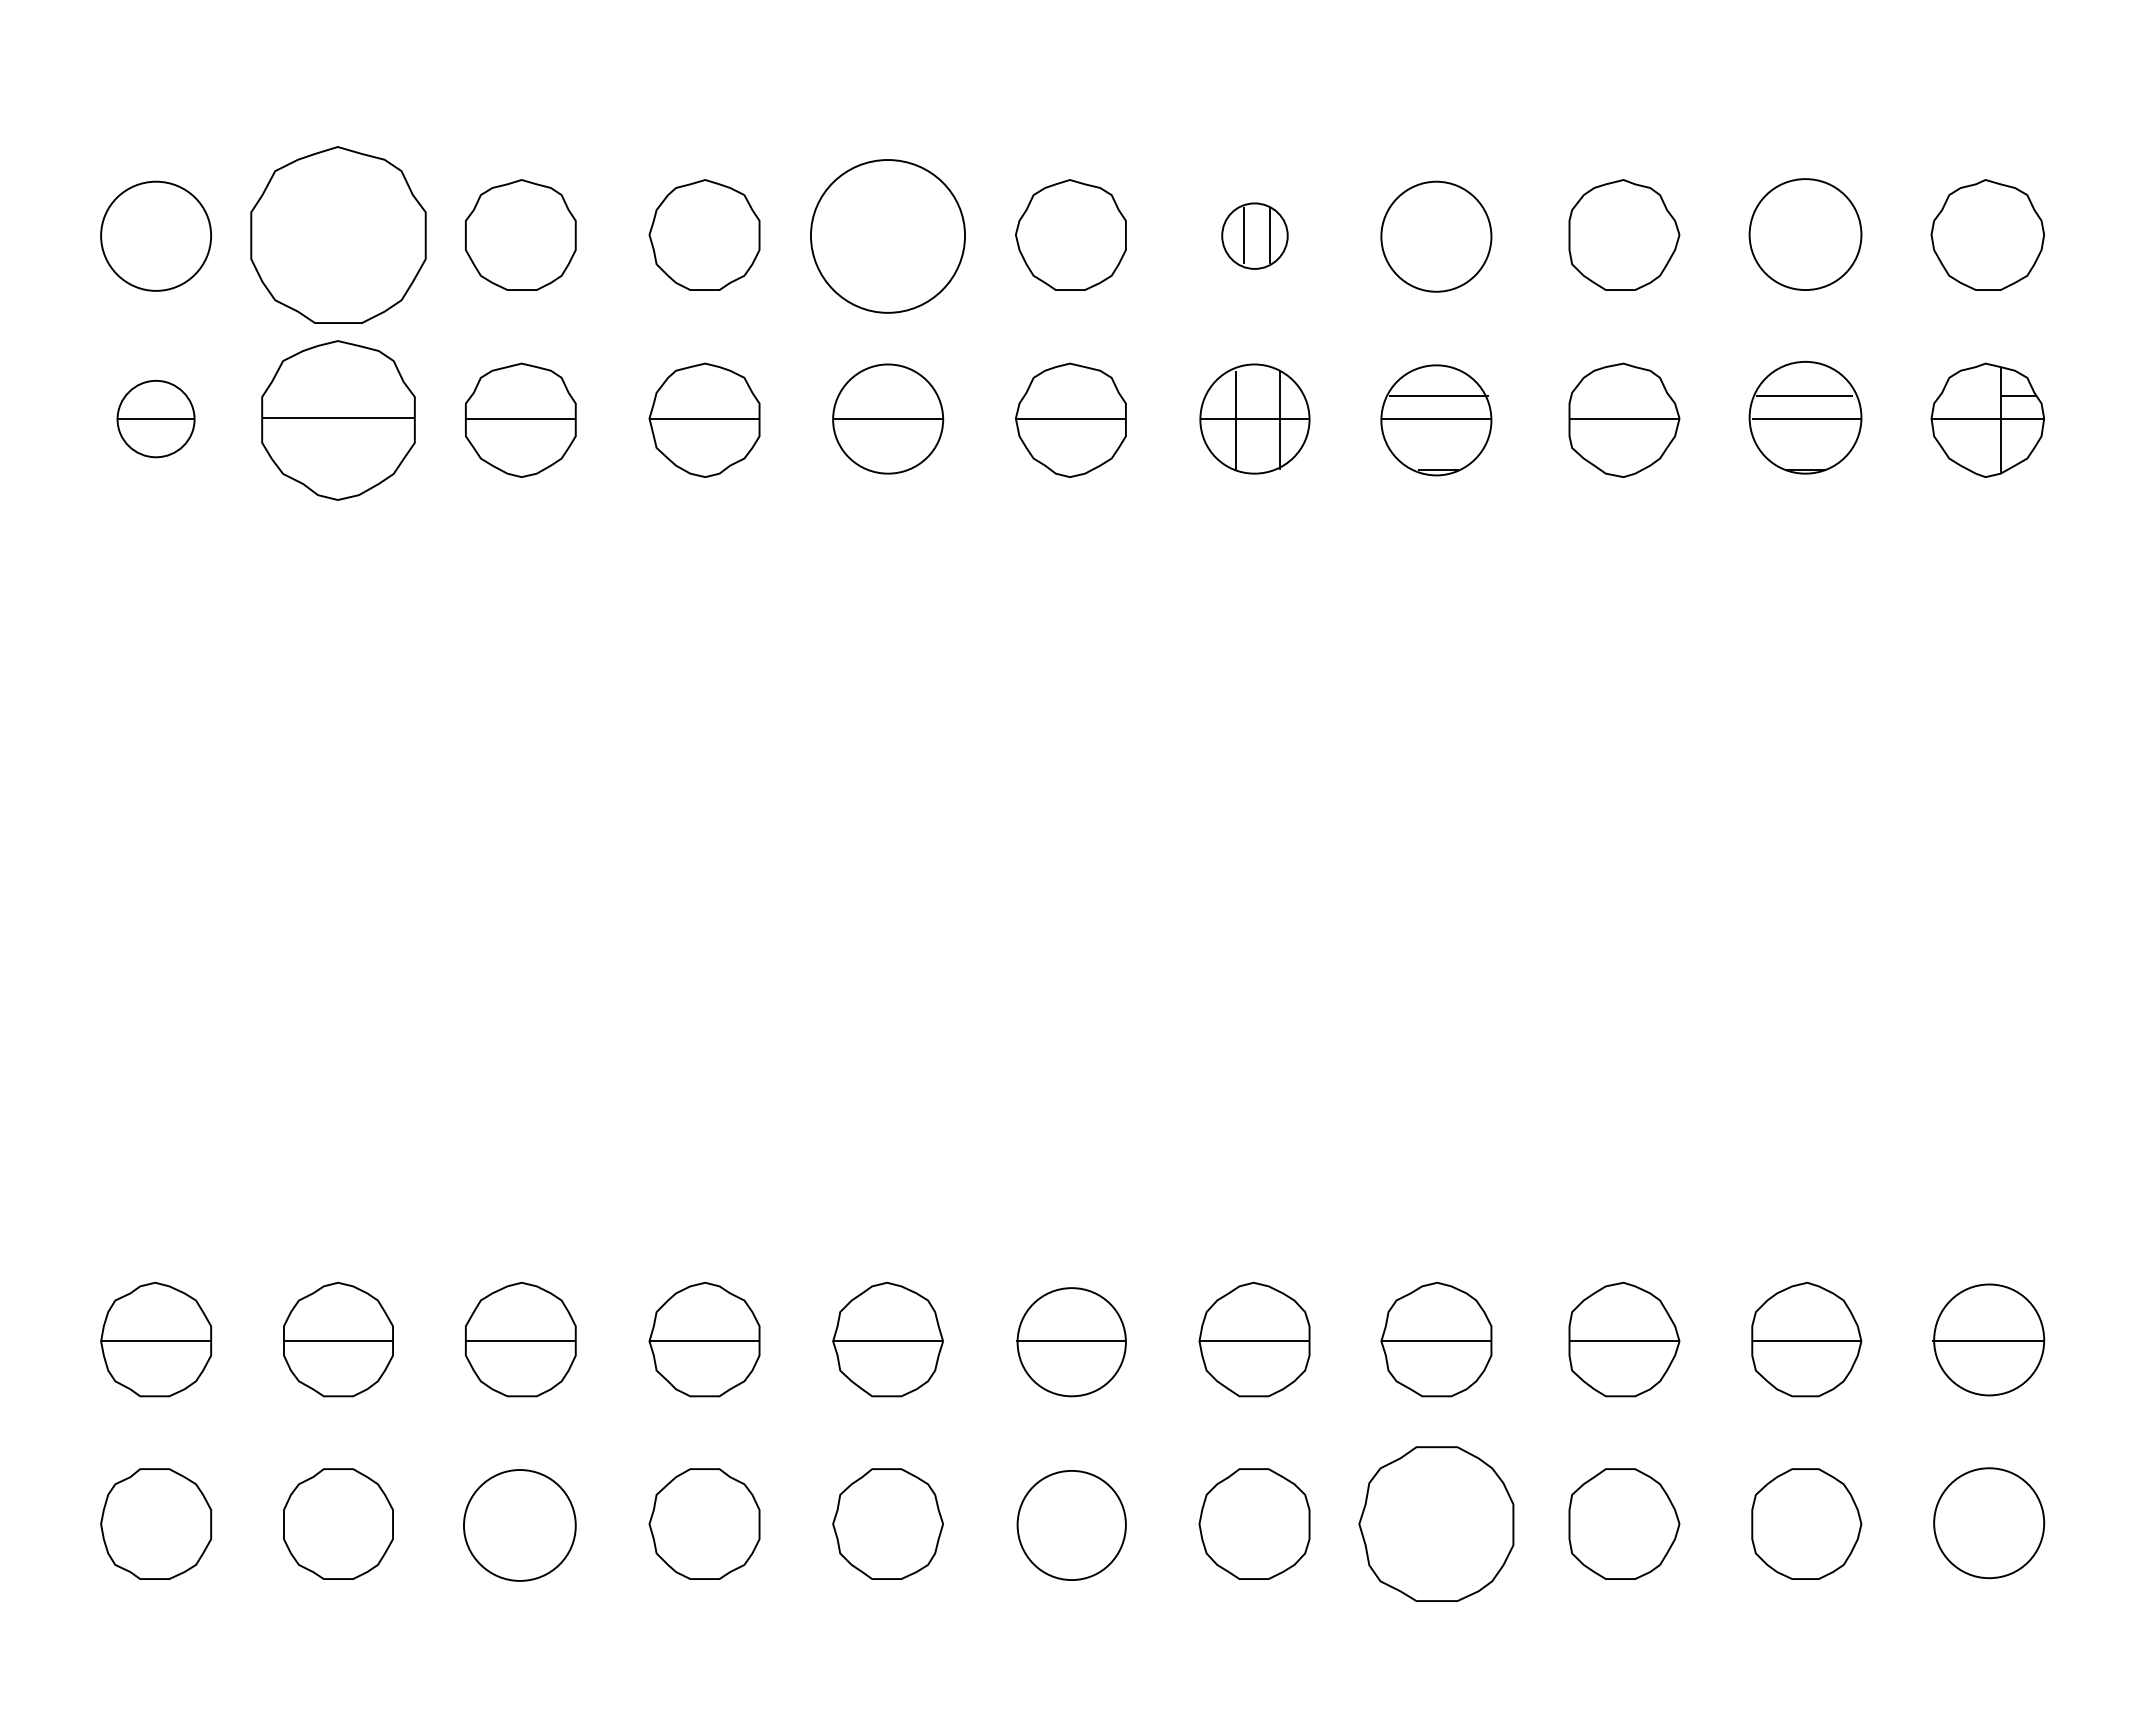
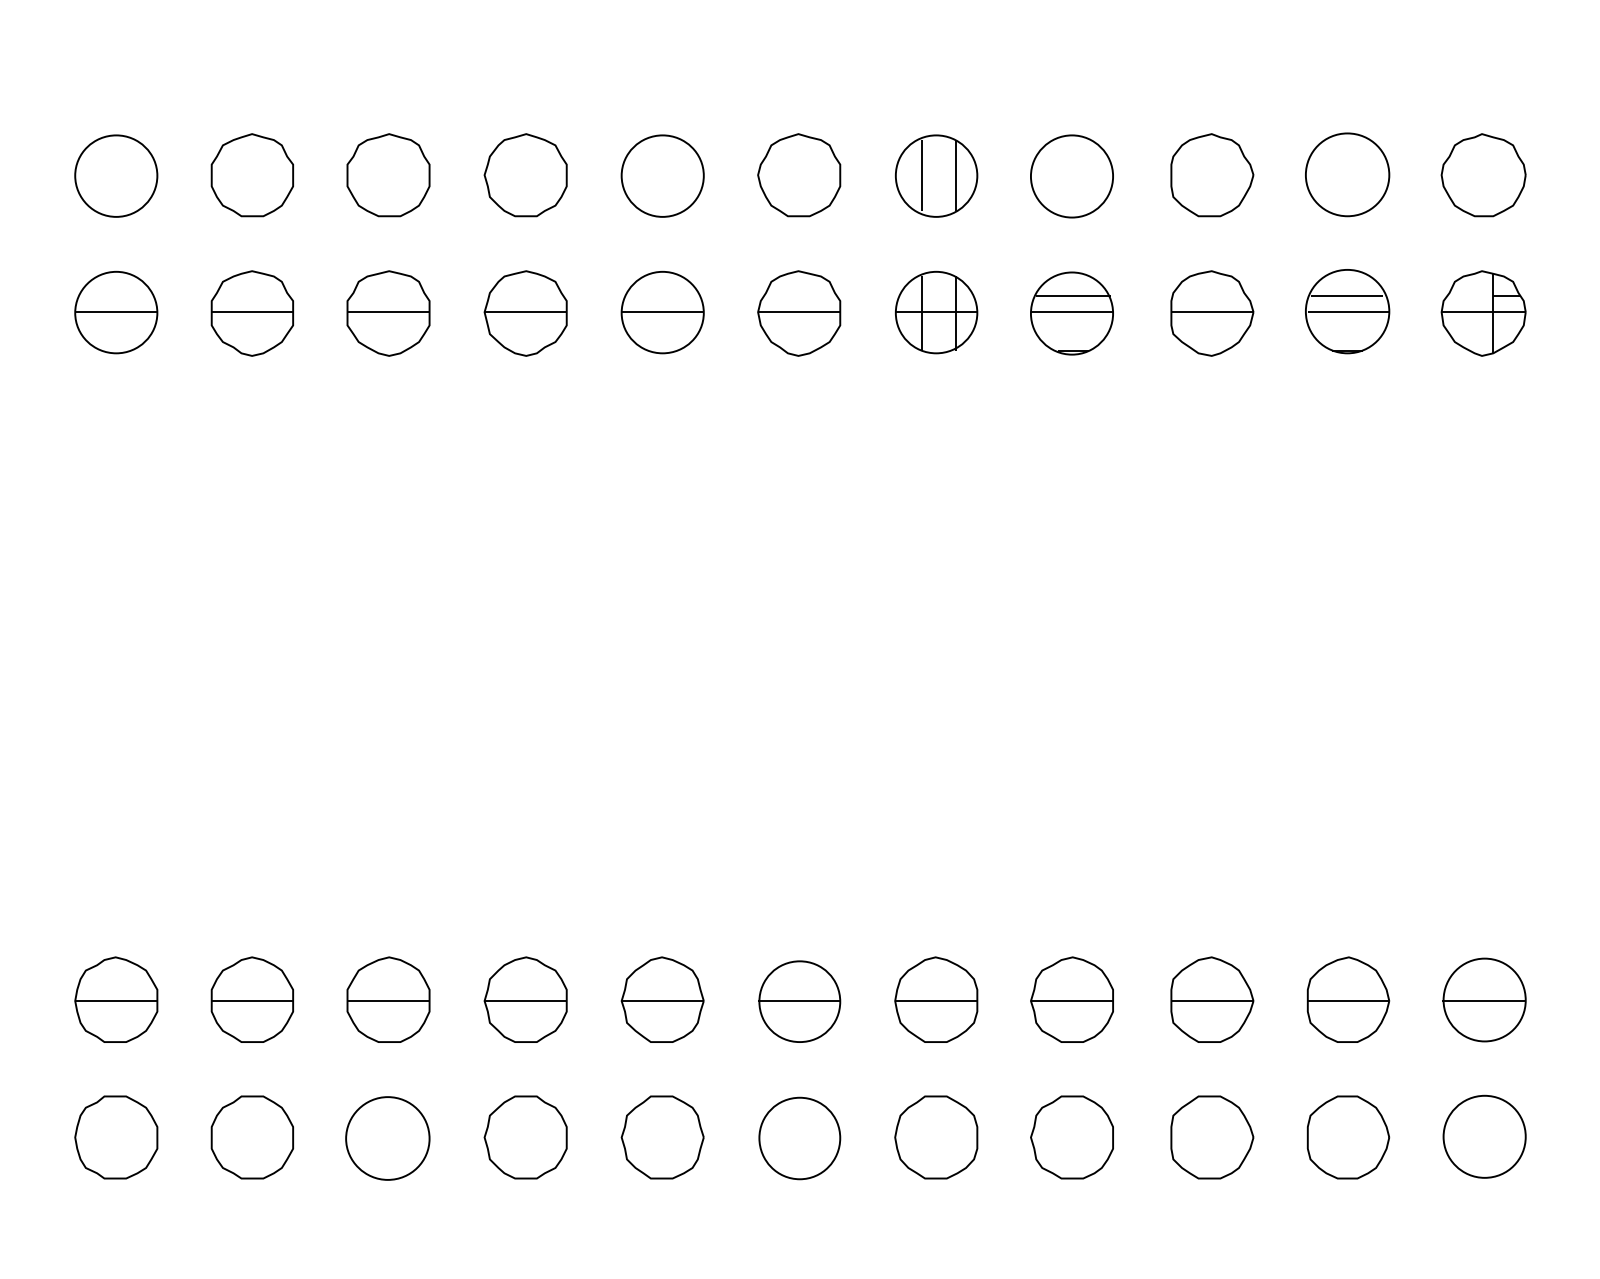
part: (338, 234) -> (252, 174), size x0.62
part: (888, 235) -> (663, 175), size x0.71
part: (1254, 235) -> (936, 175), size x1.67
part: (155, 418) -> (115, 312), size x1.43
part: (338, 419) -> (252, 312), size x0.71
part: (1436, 1523) -> (1072, 1137), size x0.71

